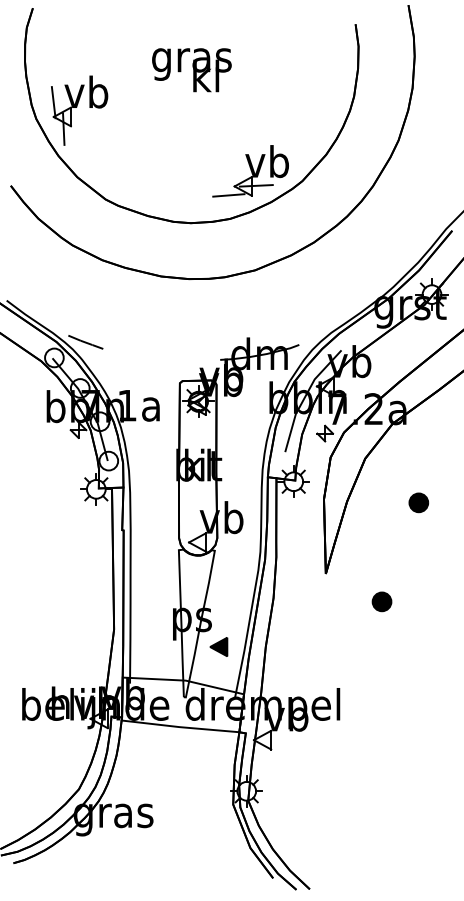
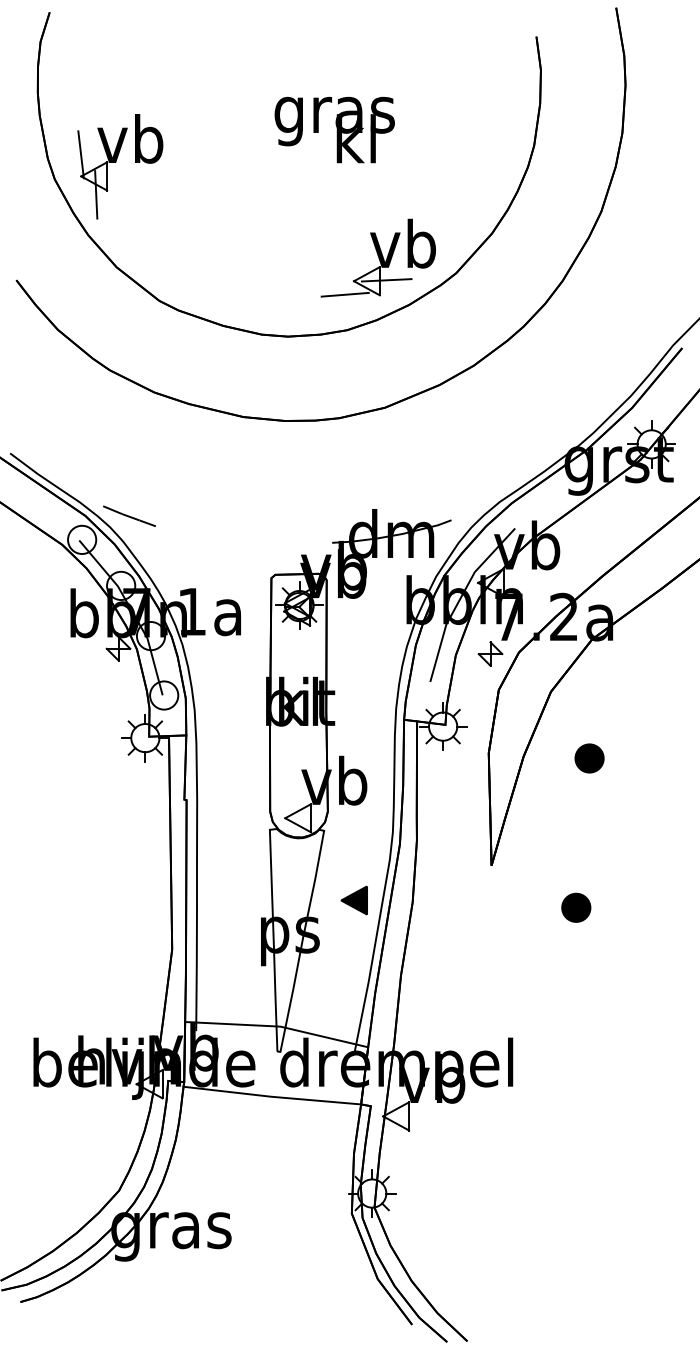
text: (191, 70) -> (334, 130), moved
part: (418, 502) -> (589, 757), moved
part: (218, 646) -> (353, 899), moved

